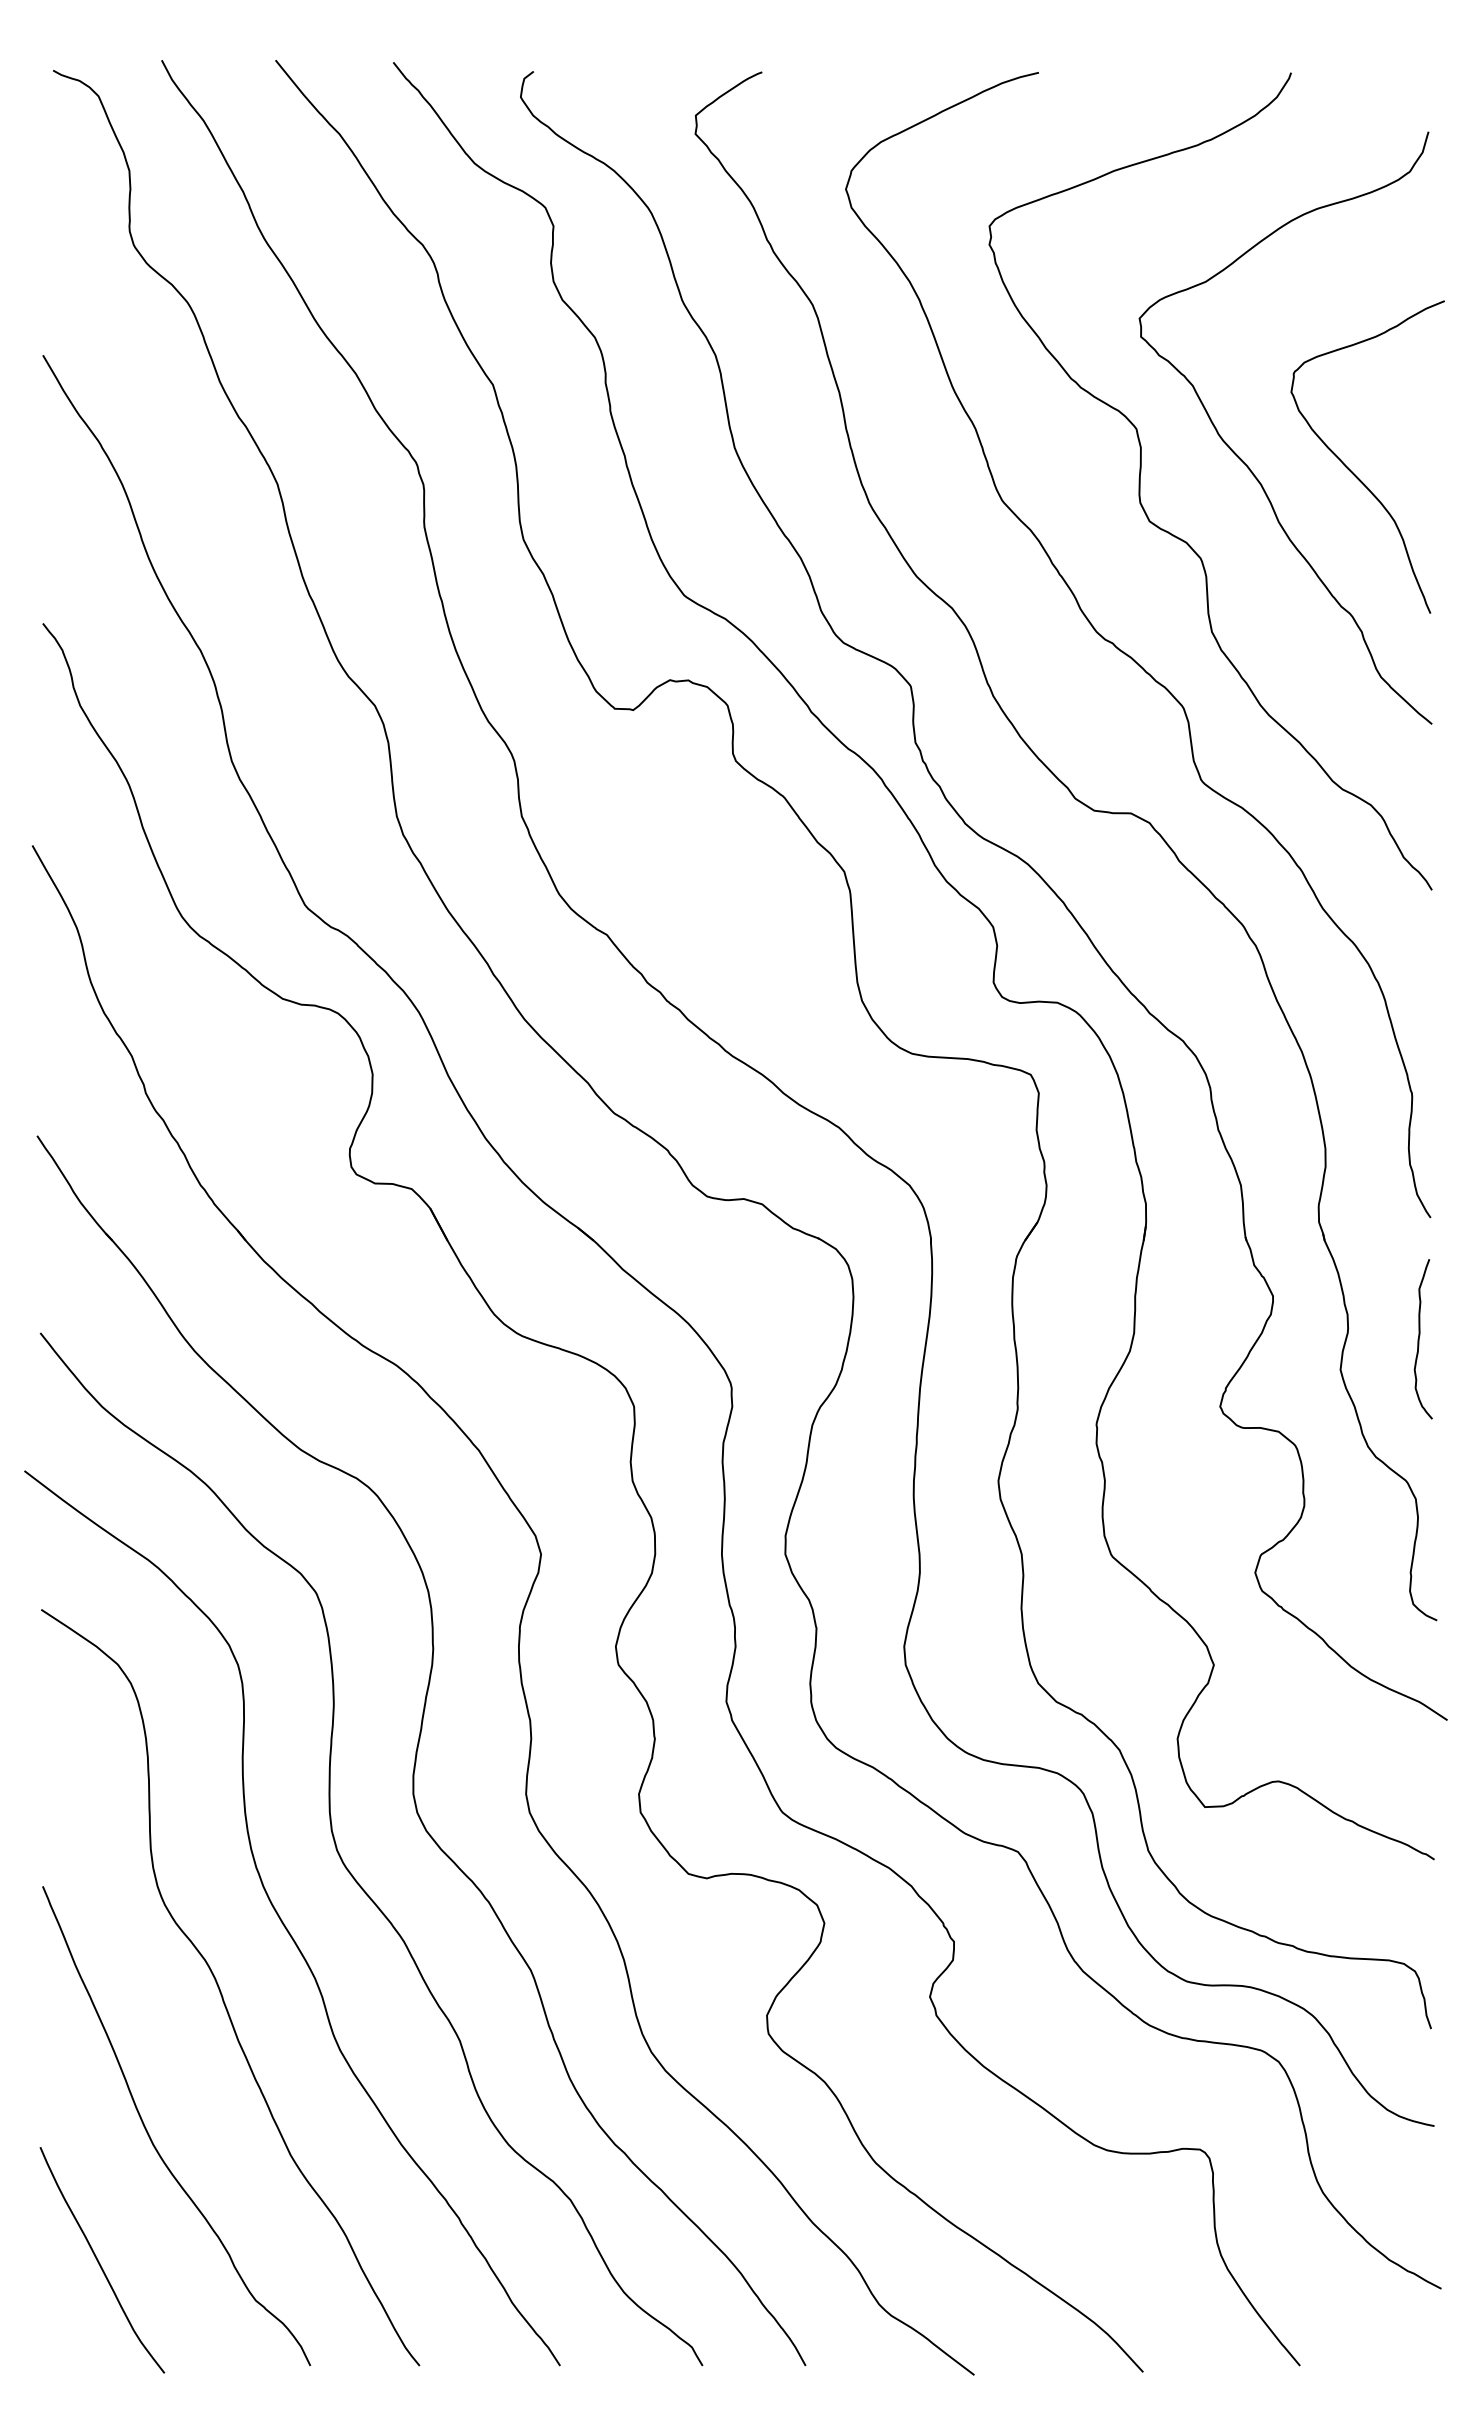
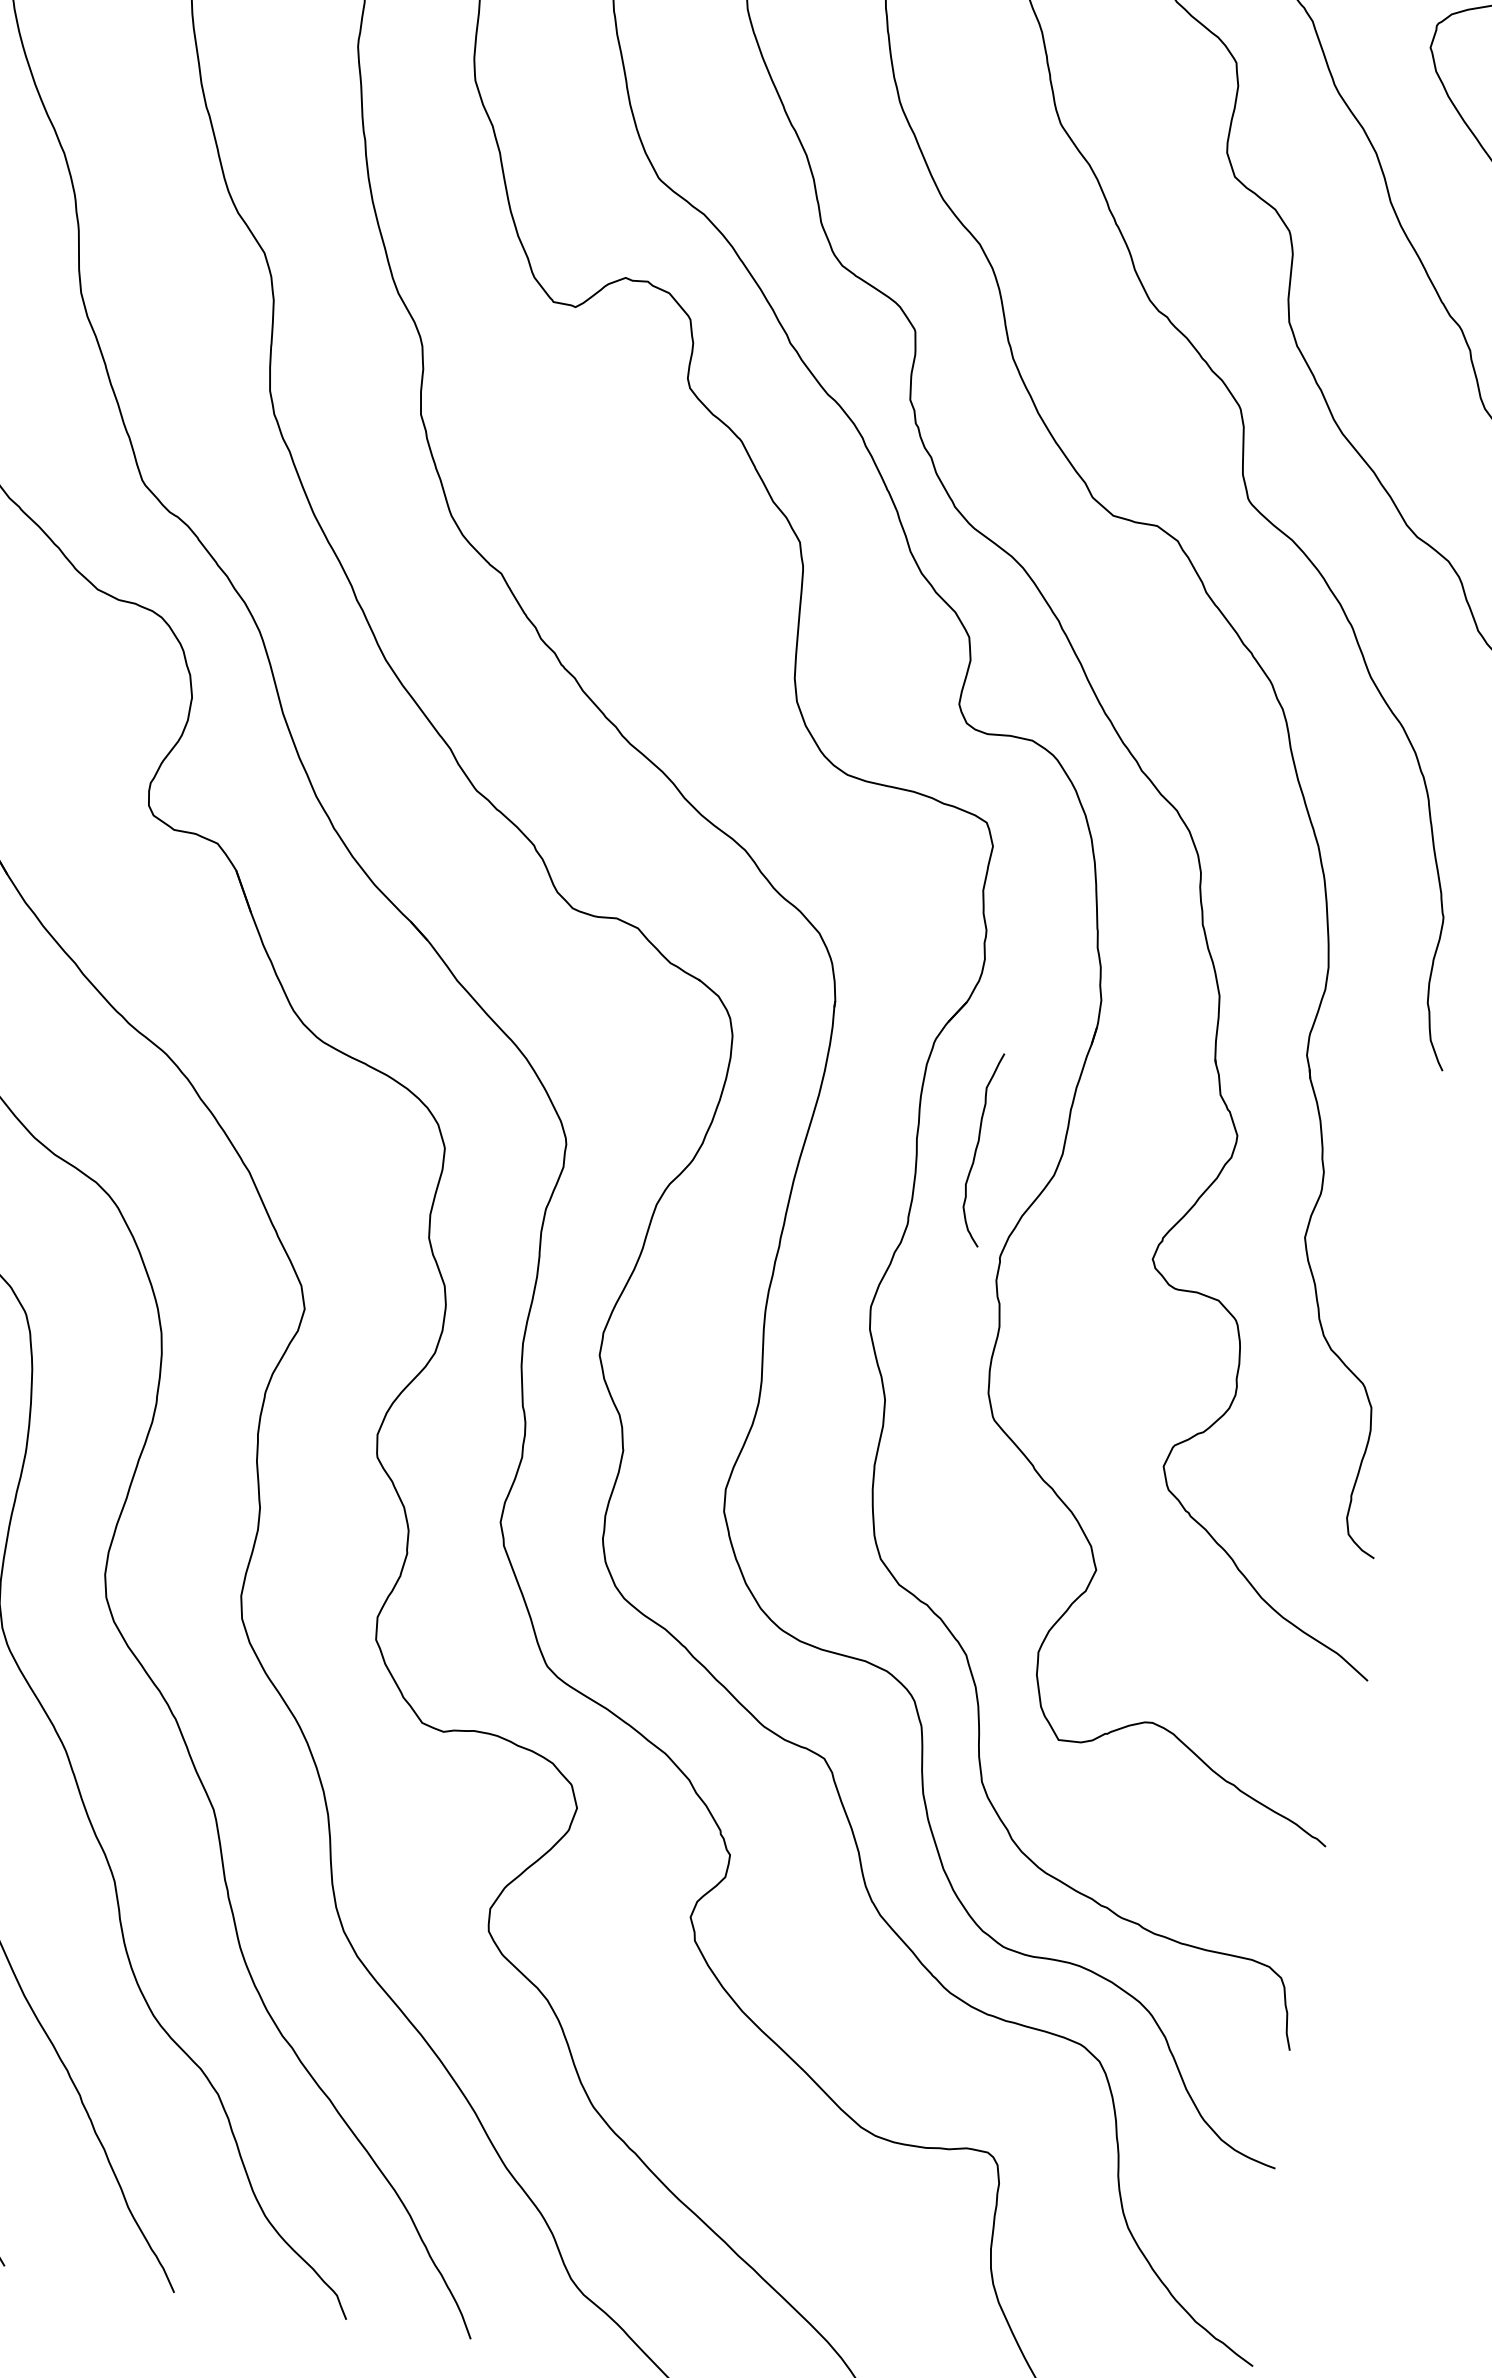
curve: (1419, 1339) -> (977, 1148), moved

